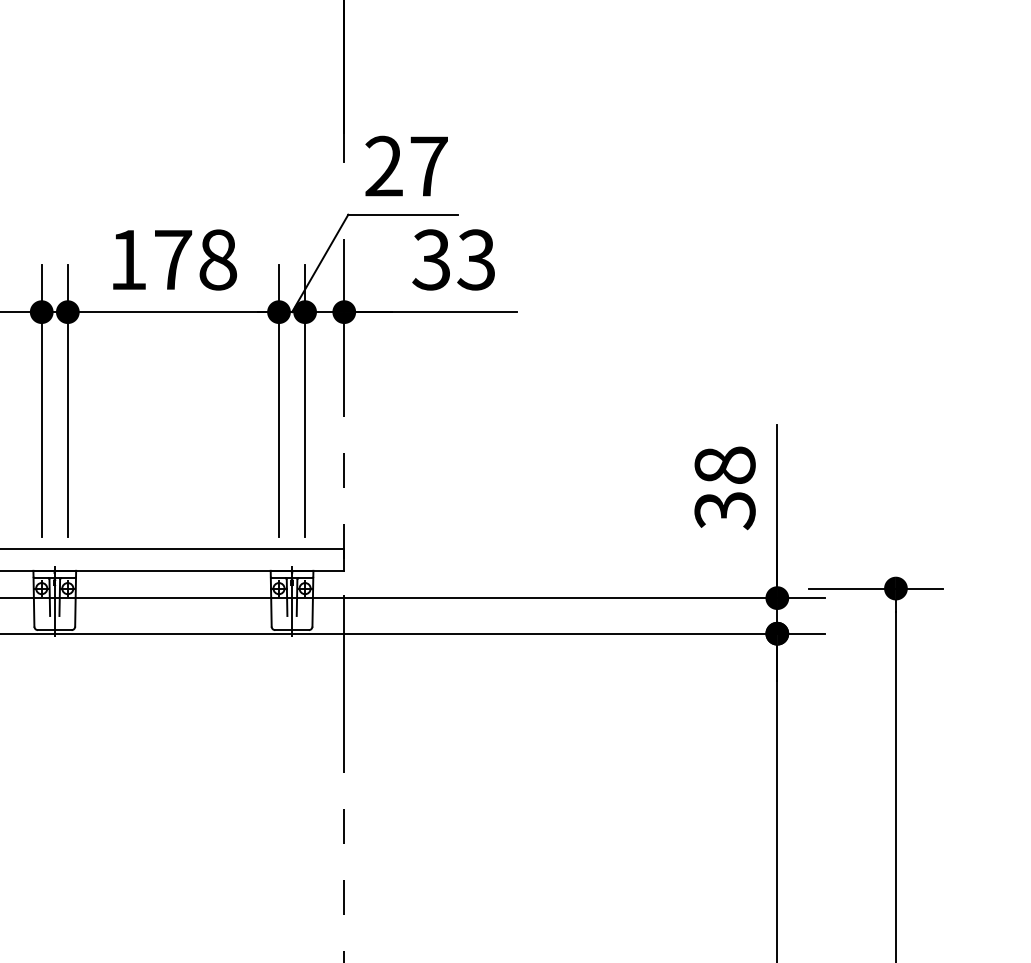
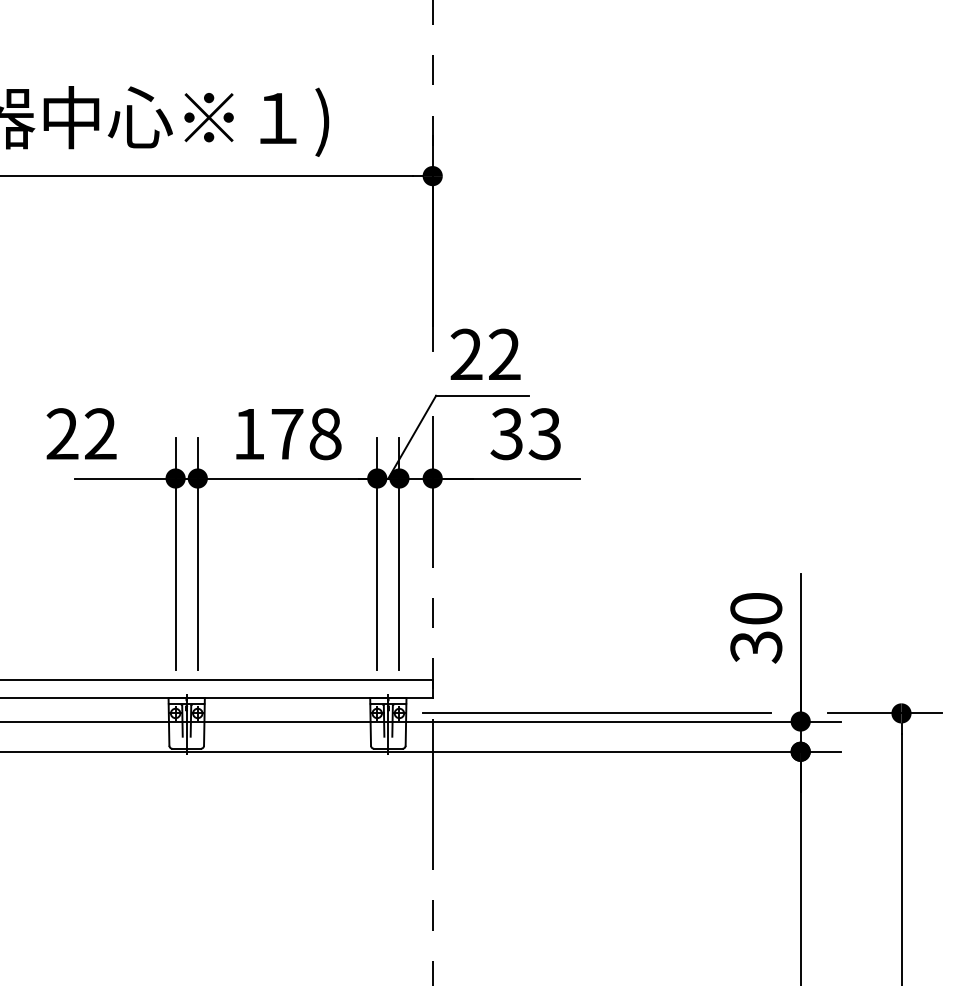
text: (428, 165) -> (504, 353), 27 -> 22
text: (725, 465) -> (756, 608), 38 -> 30
line: (537, 588) -> (596, 713), added

